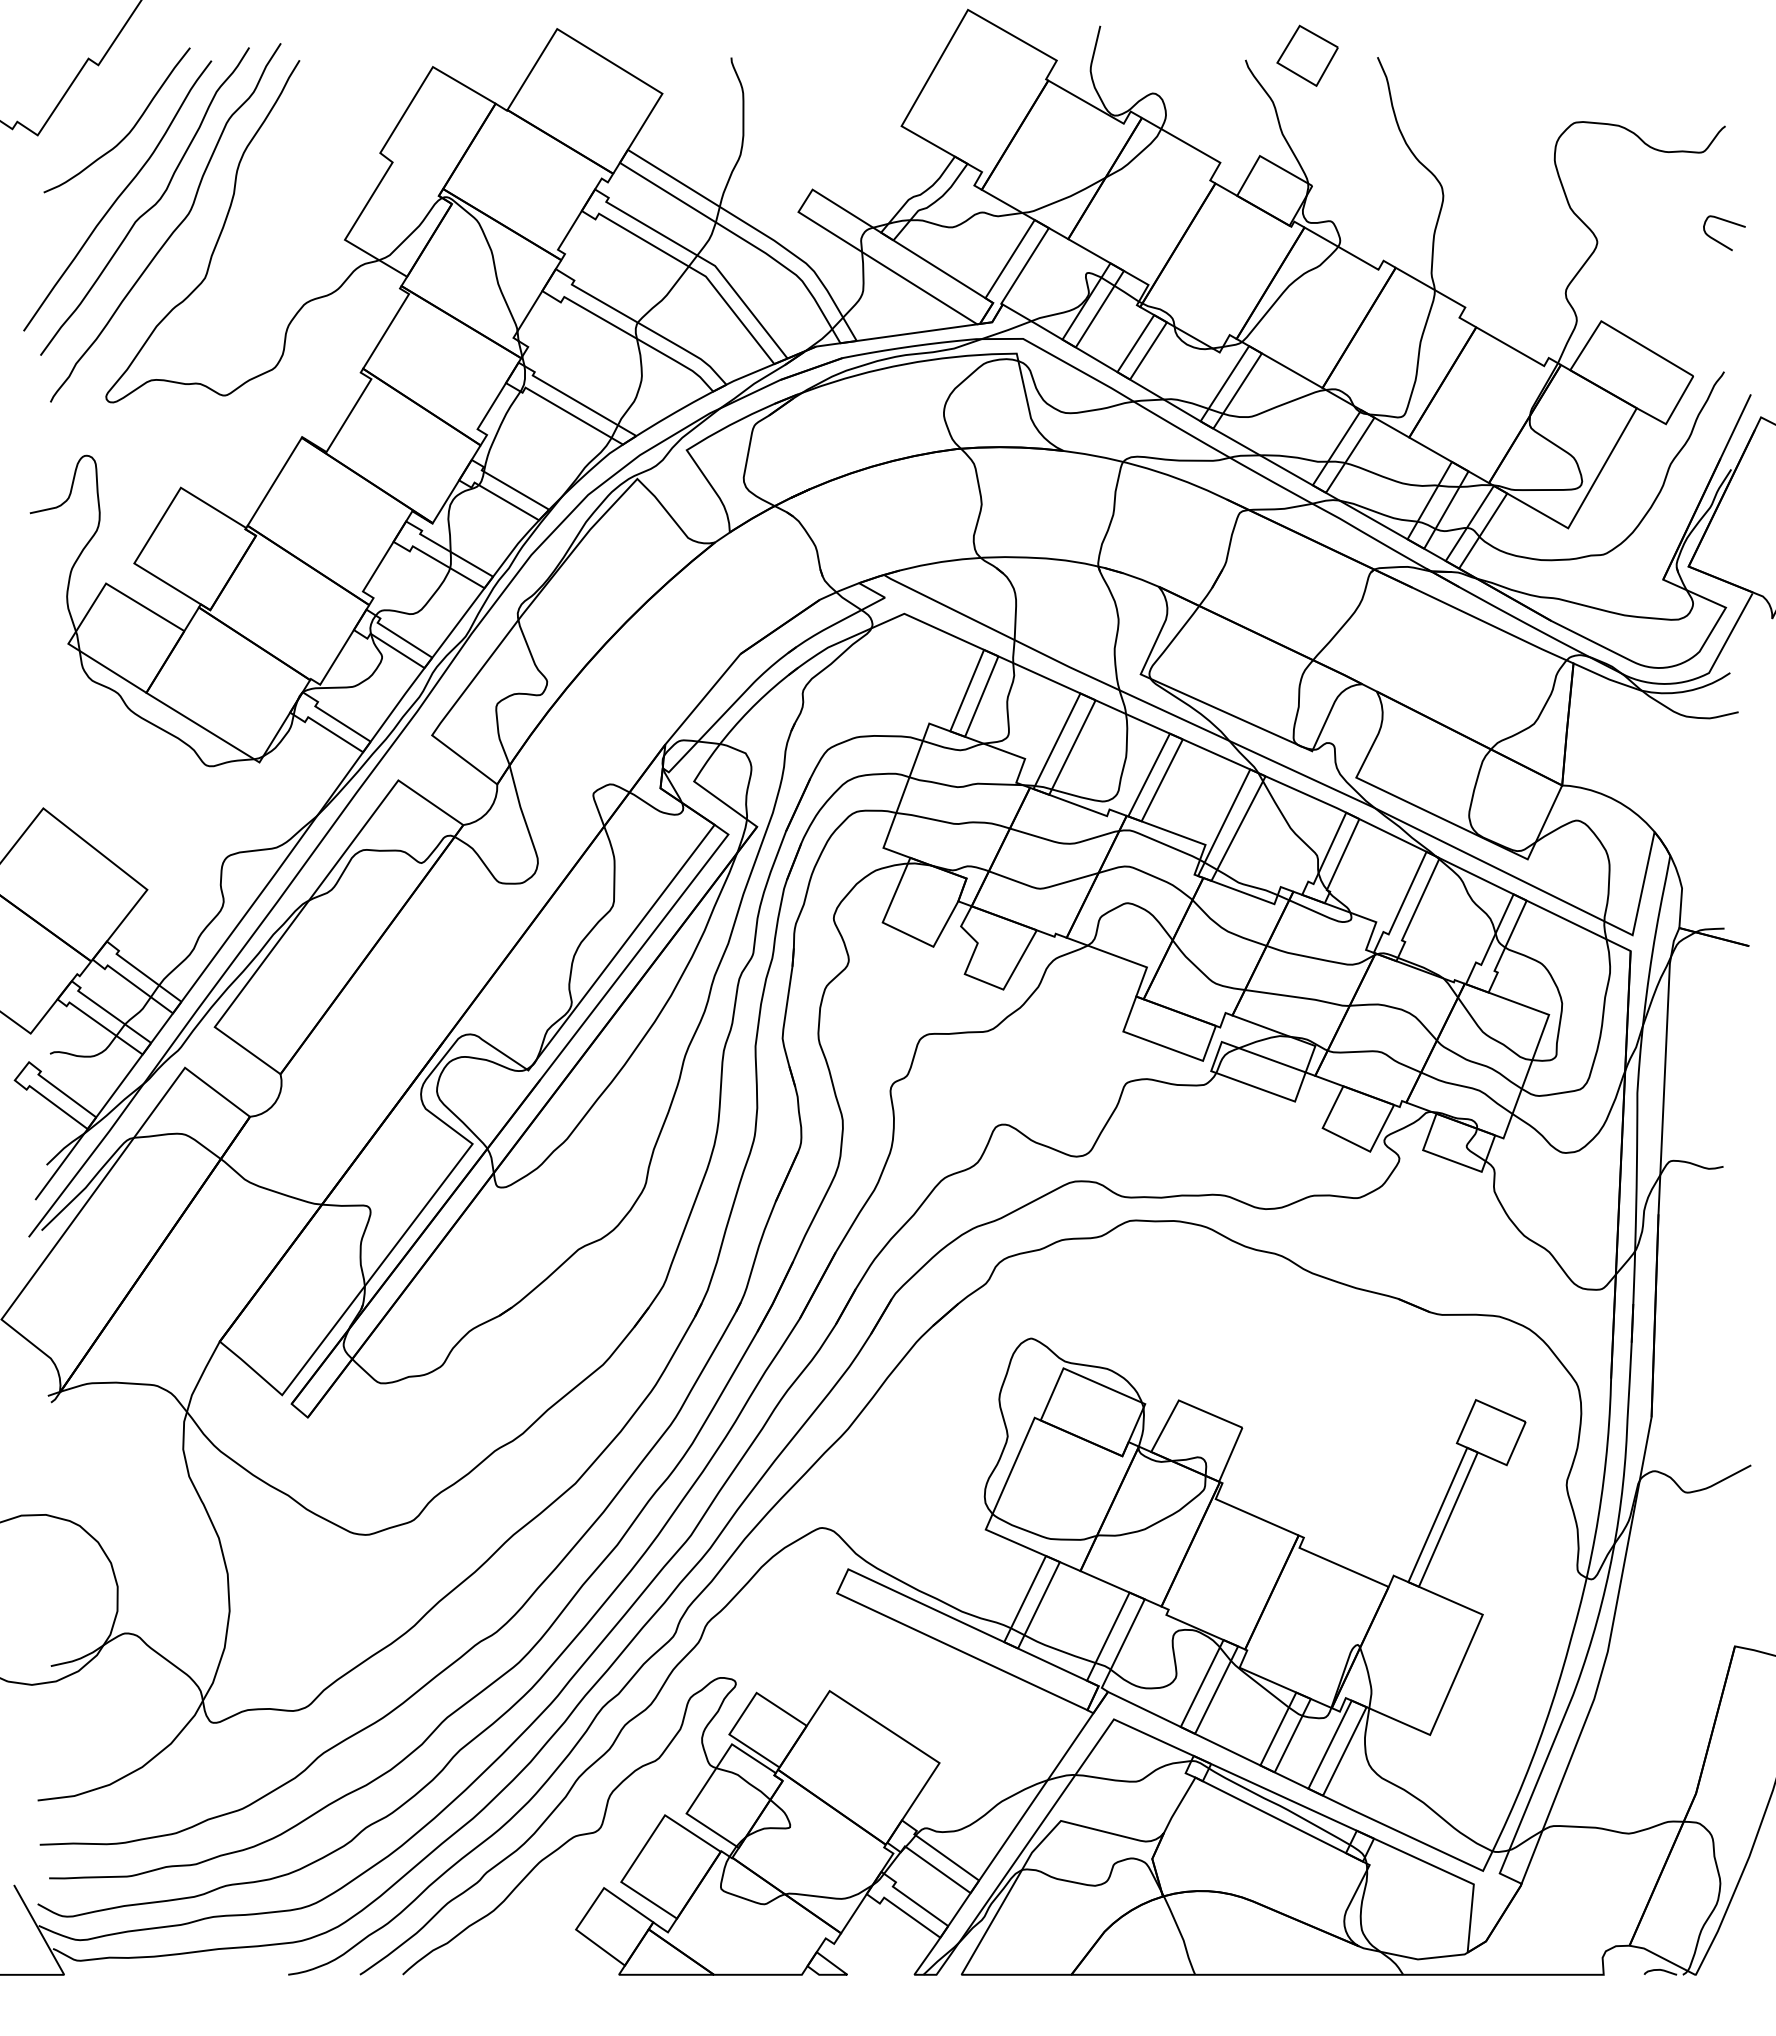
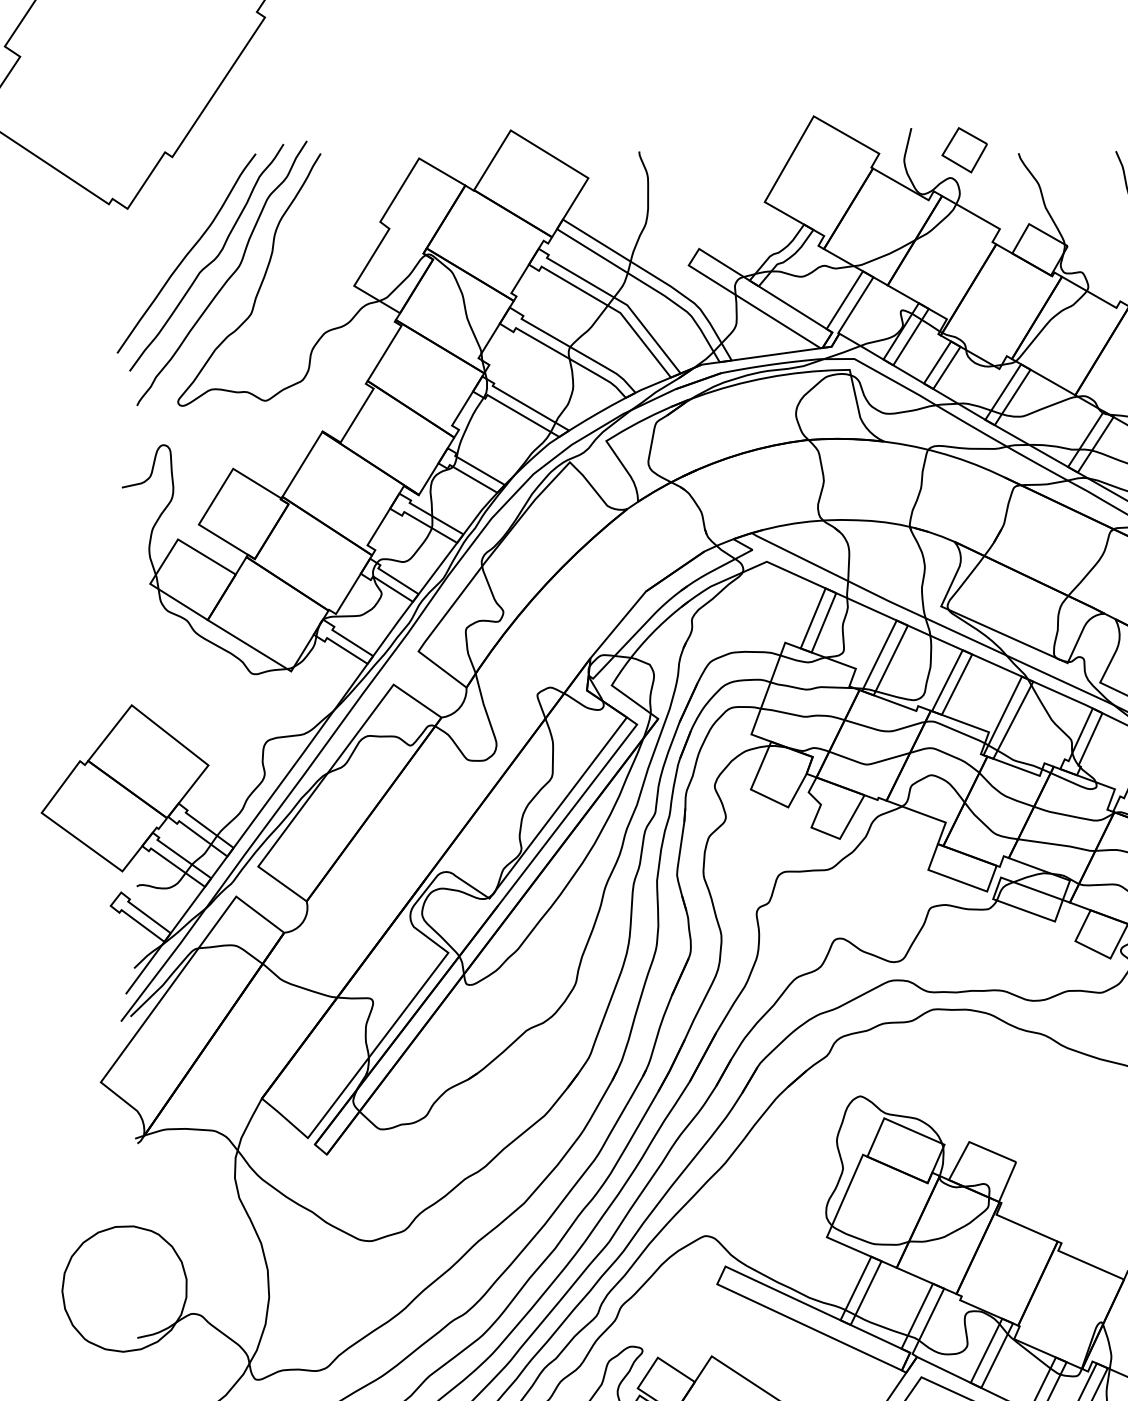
part: (1307, 55) -> (964, 149), moved
curve: (130, 129) -> (196, 204), removed

